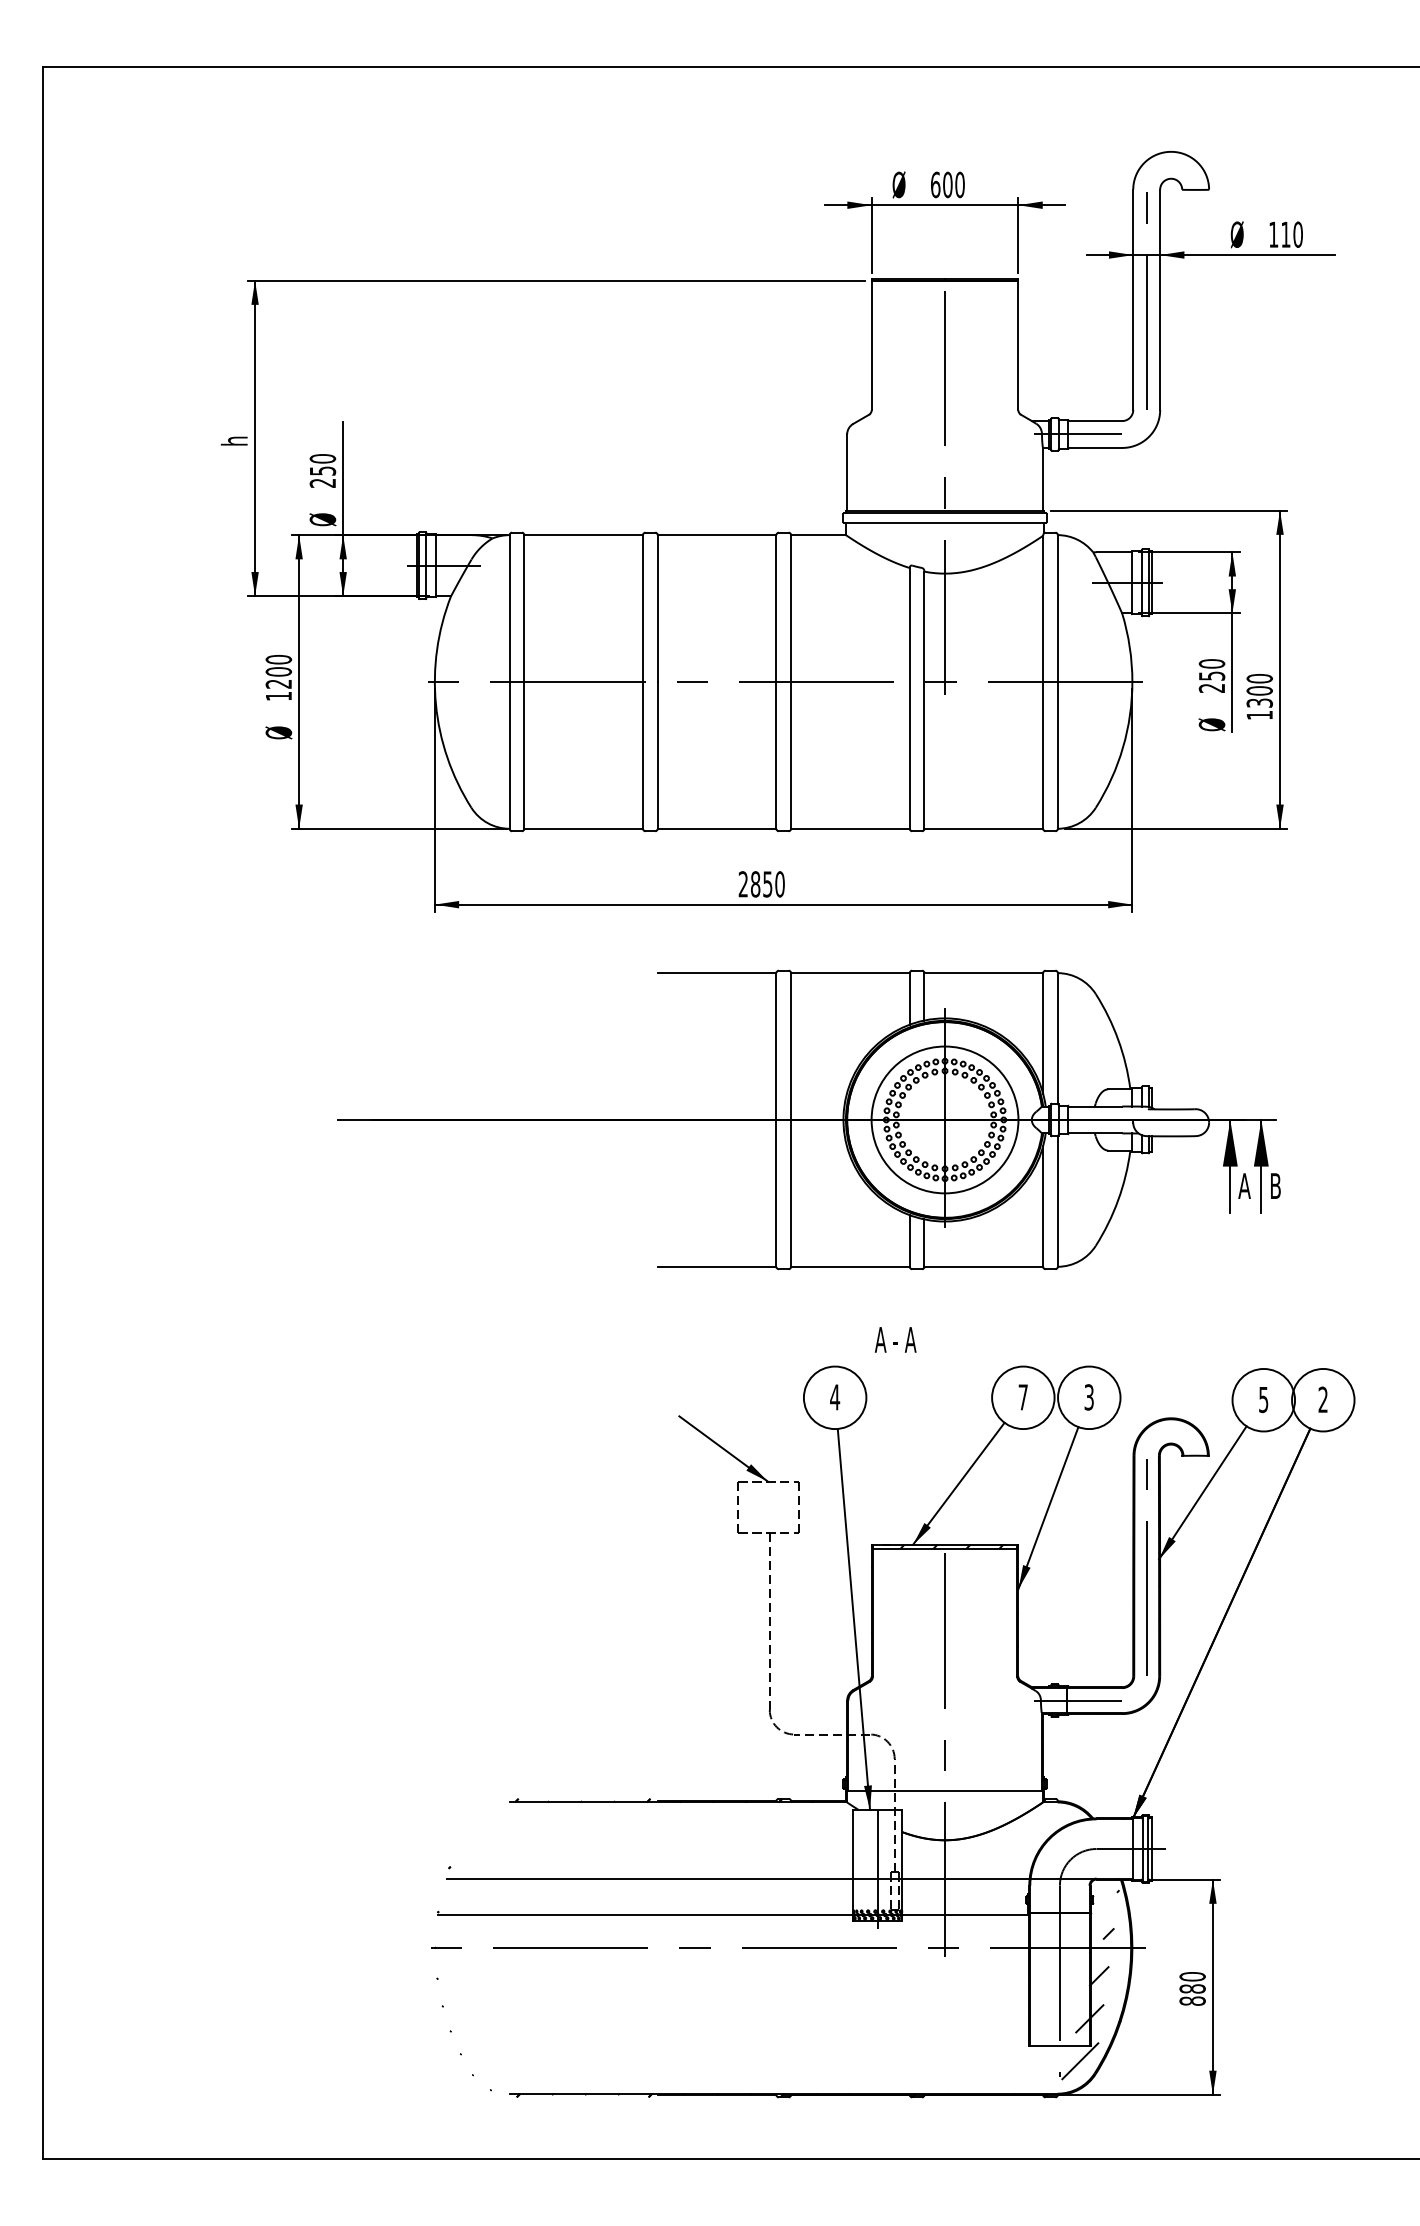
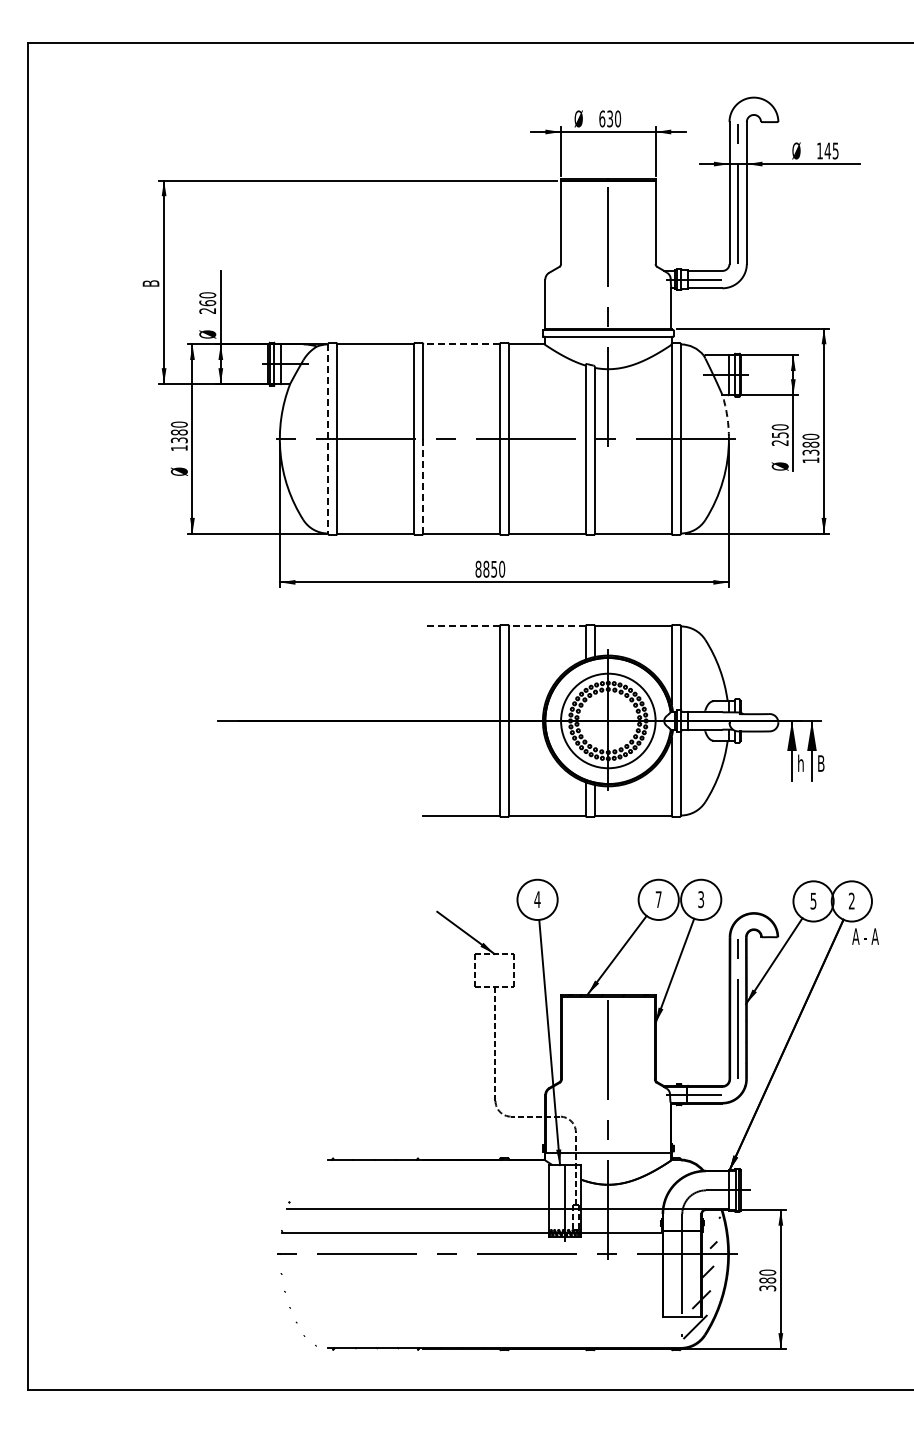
text: (948, 184) -> (610, 118), 600 -> 630
text: (1291, 233) -> (831, 150), 110 -> 145
text: (233, 440) -> (150, 283), h -> B
text: (322, 471) -> (207, 303), 250 -> 260
line: (716, 535) -> (461, 344), solid -> dashed
arc: (1130, 647) -> (727, 416), solid -> dashed
text: (279, 678) -> (179, 436), 1200 -> 1380
line: (508, 681) -> (327, 438), solid -> dashed
text: (1259, 690) -> (810, 444), 1300 -> 1380
line: (657, 754) -> (423, 485), solid -> dashed
text: (743, 883) -> (478, 568), 2850 -> 8850
line: (716, 973) -> (461, 626), solid -> dashed
line: (849, 973) -> (546, 626), solid -> dashed
text: (1245, 1184) -> (801, 762), A -> h
text: (895, 1339) -> (865, 936), moved
text: (1192, 2001) -> (767, 1288), 880 -> 380

